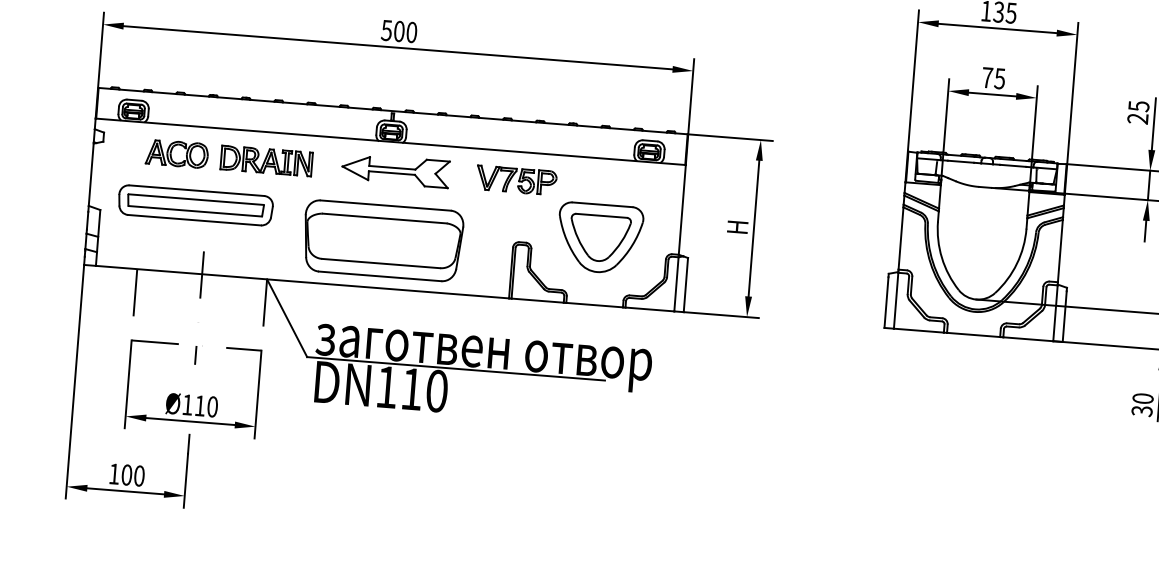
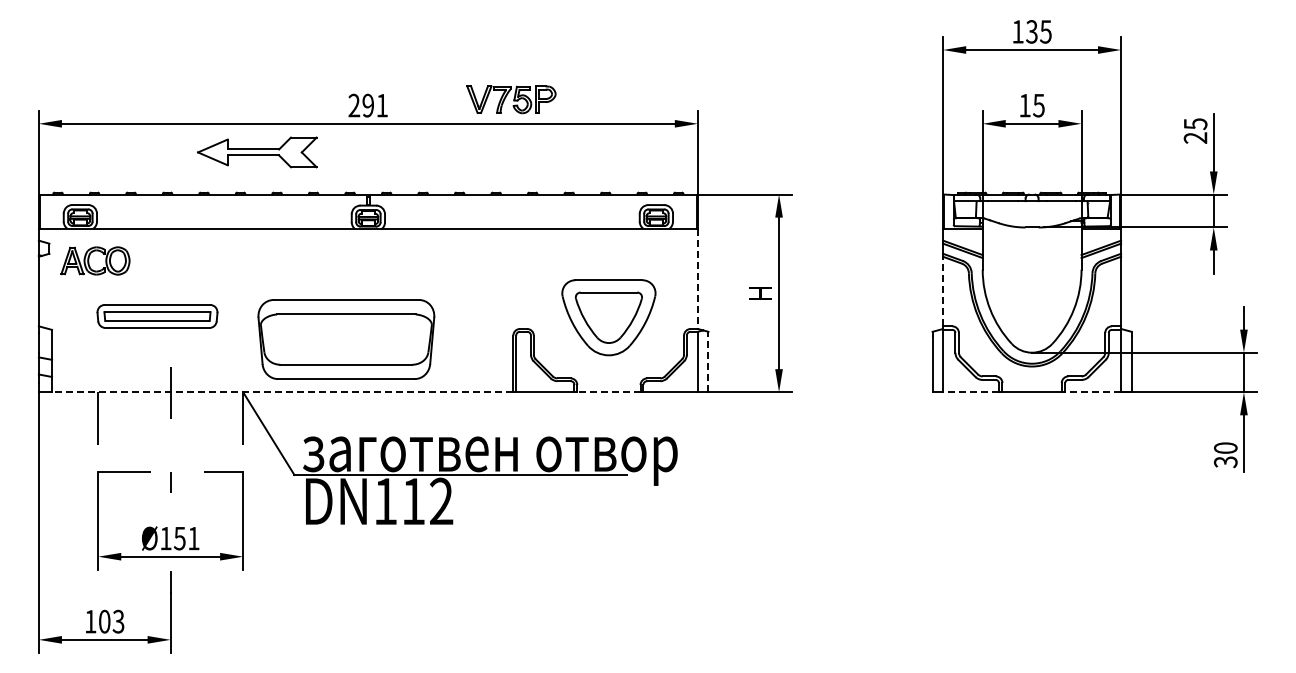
text: (399, 31) -> (368, 105), 500 -> 291
text: (987, 77) -> (1024, 105), 75 -> 15
part: (177, 153) -> (95, 260), moved
part: (266, 160) -> (232, 260), removed
part: (395, 170) -> (257, 152), moved
part: (516, 180) -> (511, 99), moved
part: (195, 205) -> (157, 316), size x0.7
line: (681, 210) -> (697, 279), solid -> dashed
line: (901, 238) -> (943, 291), solid -> dashed
part: (383, 240) -> (346, 339), moved
line: (302, 282) -> (282, 392), solid -> dashed
line: (685, 284) -> (708, 361), solid -> dashed
line: (594, 305) -> (608, 392), solid -> dashed
line: (919, 330) -> (971, 392), solid -> dashed
line: (1028, 339) -> (1093, 392), solid -> dashed
text: (437, 391) -> (441, 501), DN110 -> DN112
text: (206, 406) -> (186, 538), Ø110 -> Ø151
text: (139, 475) -> (118, 621), 100 -> 103

